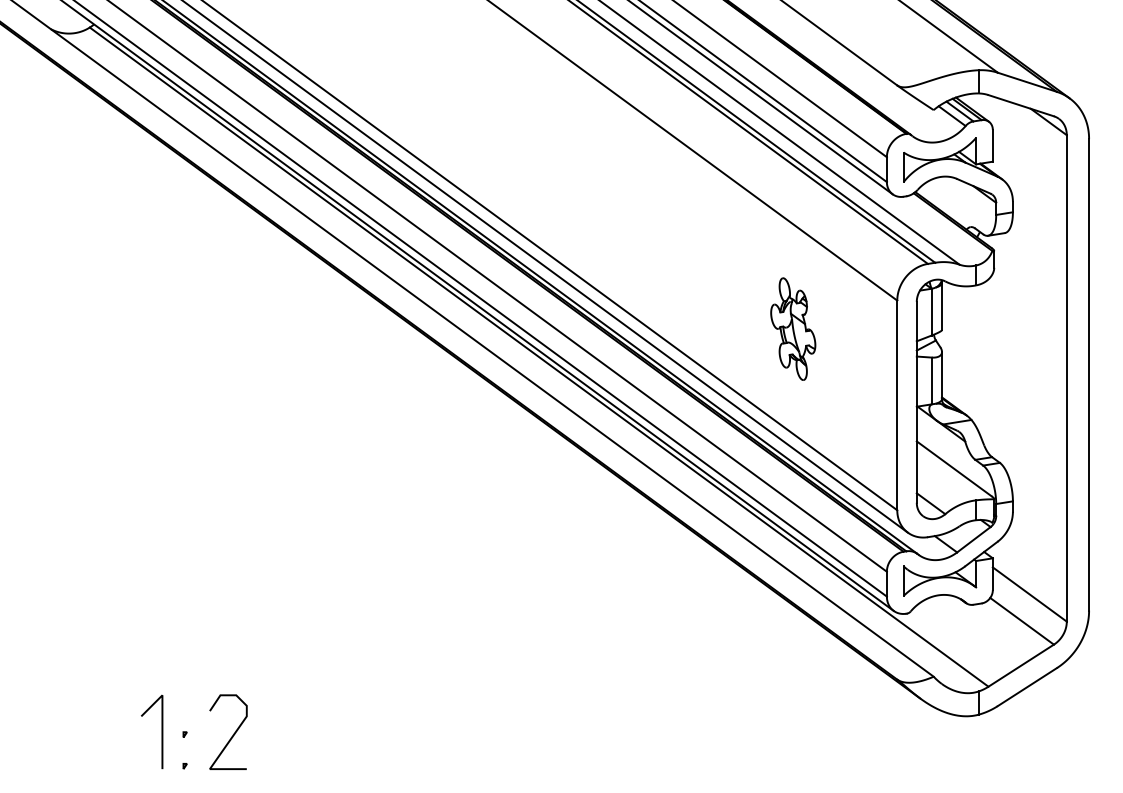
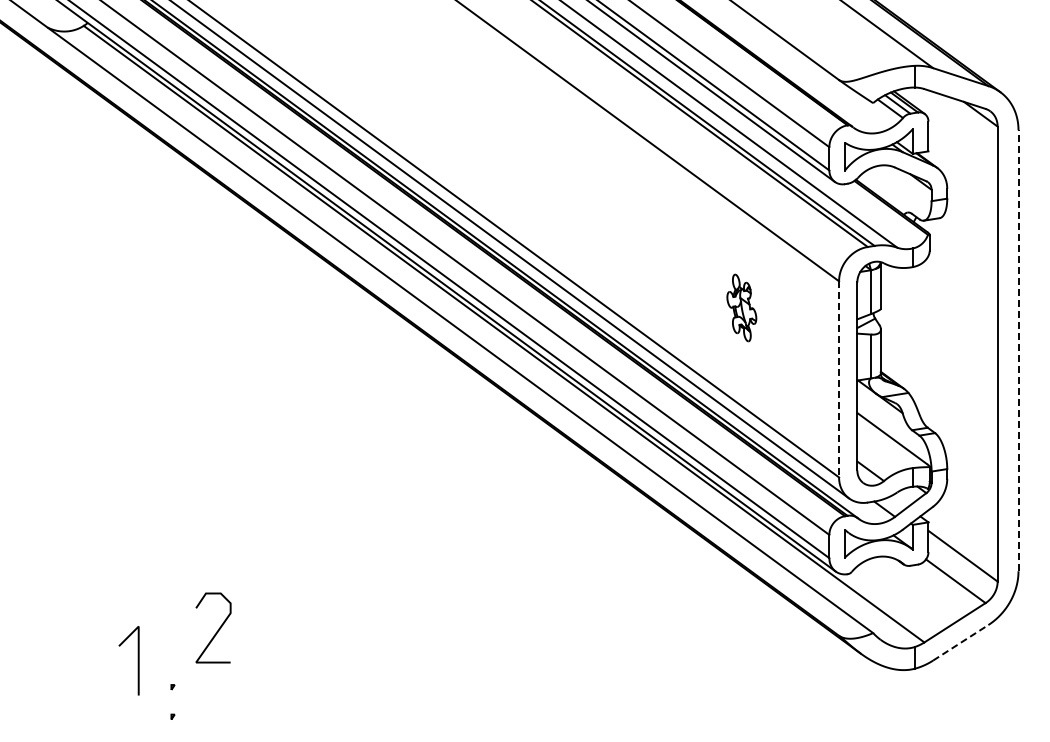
part: (792, 328) -> (741, 307), size x0.7
line: (1089, 374) -> (1018, 350), solid -> dashed
line: (897, 405) -> (839, 379), solid -> dashed
line: (1027, 686) -> (960, 642), solid -> dashed
line: (161, 731) -> (137, 660), moved
curve: (232, 734) -> (217, 630), moved

